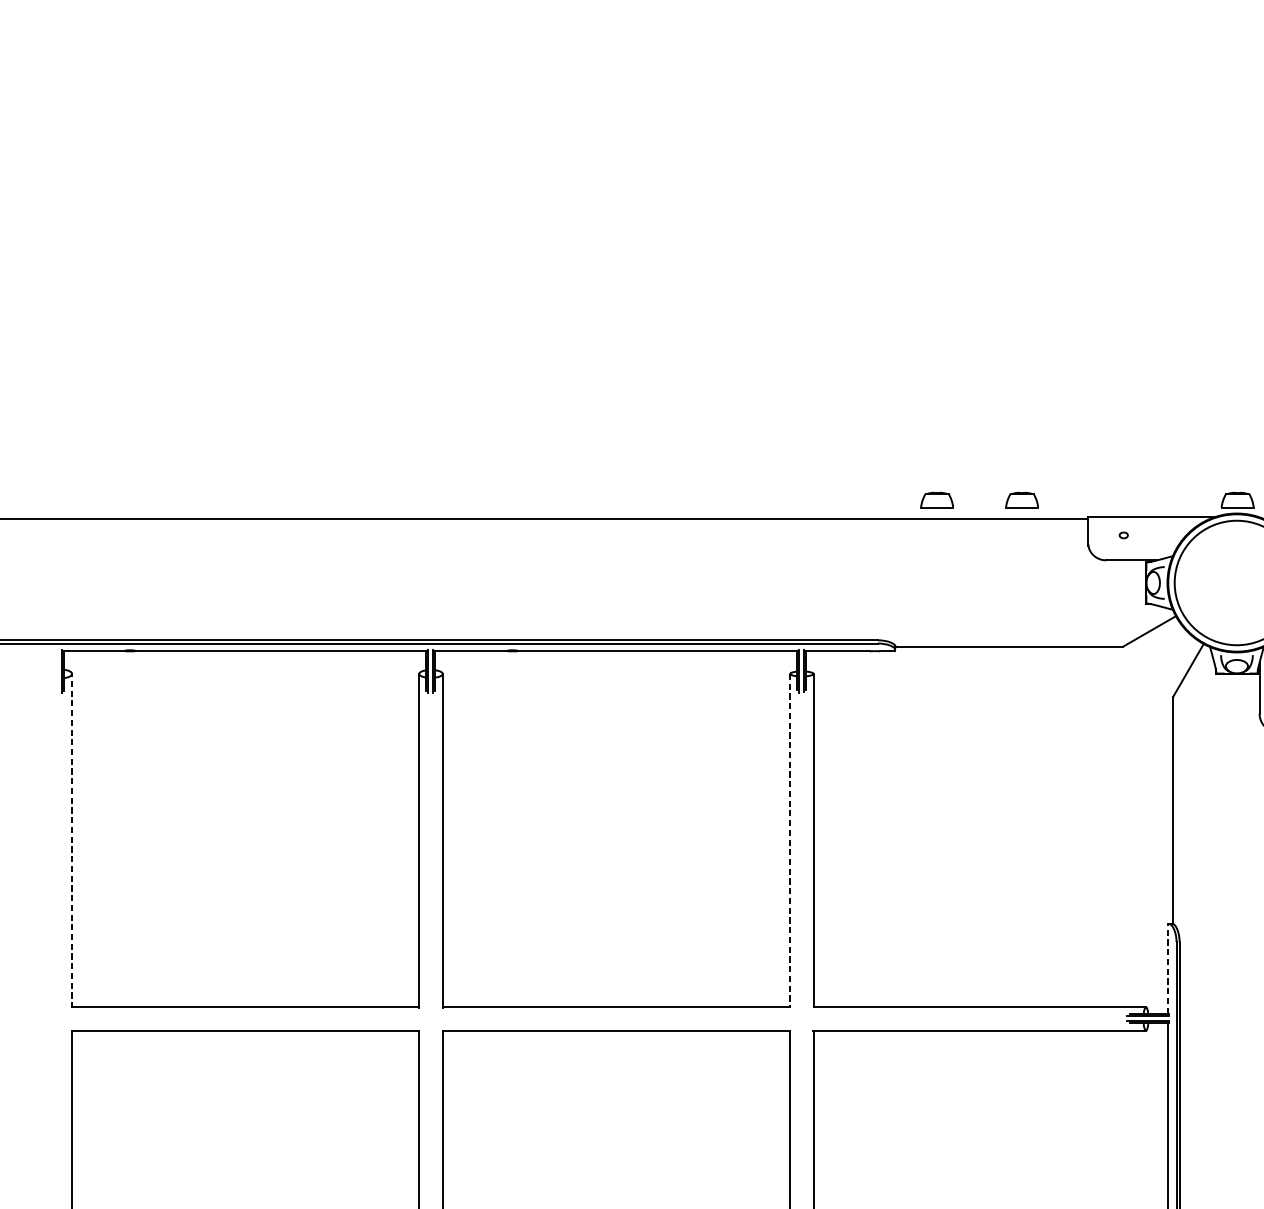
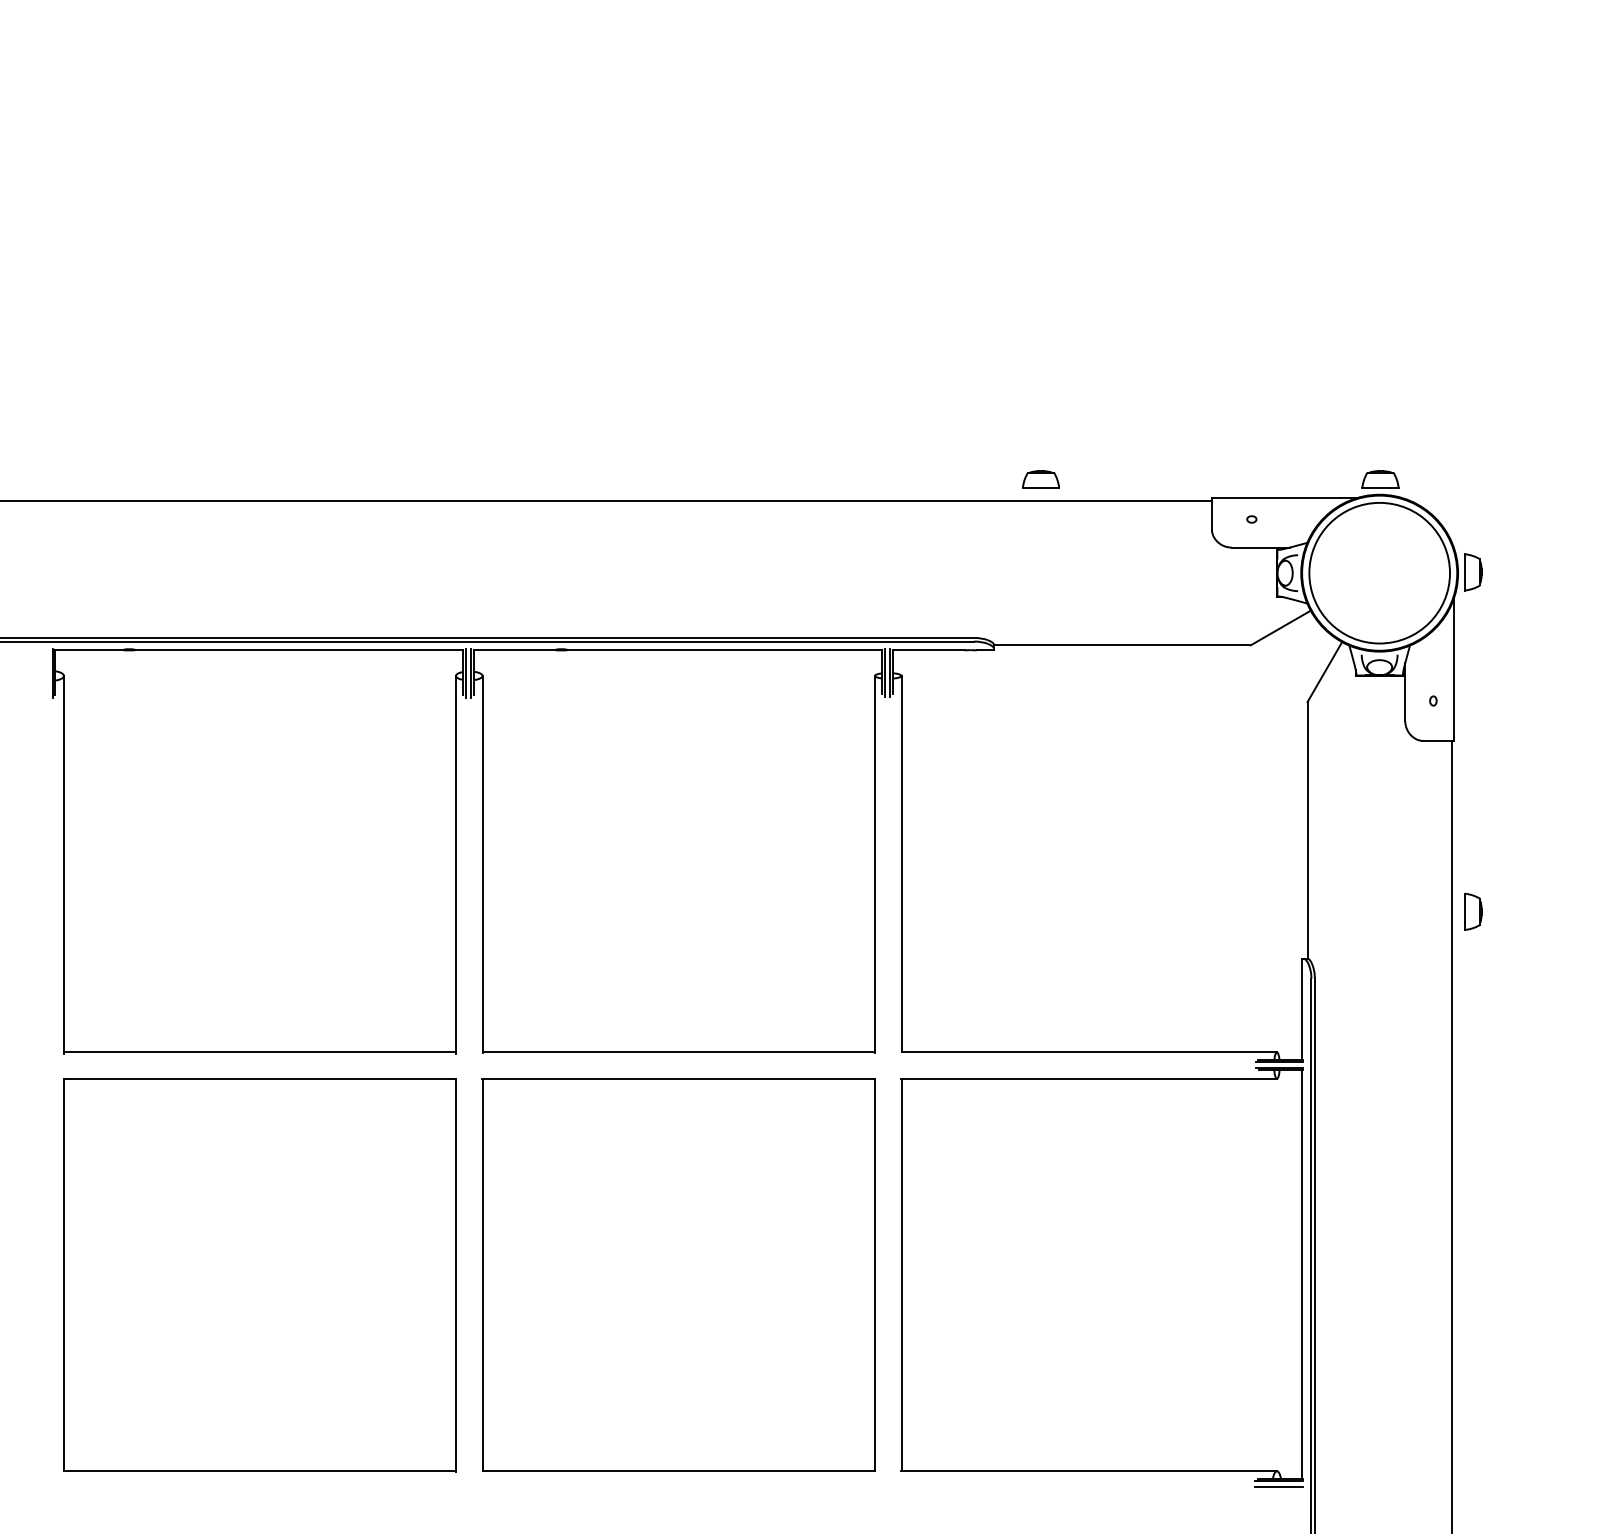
part: (1021, 500) -> (1136, 479), removed
line: (71, 840) -> (63, 864), dashed -> solid
line: (789, 840) -> (874, 864), dashed -> solid
line: (1168, 969) -> (1302, 1009), dashed -> solid

